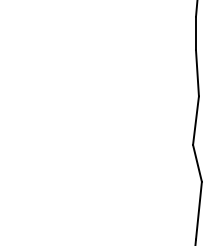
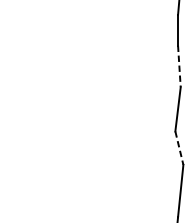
line: (197, 73) -> (179, 66), solid -> dashed
line: (197, 163) -> (179, 148), solid -> dashed

